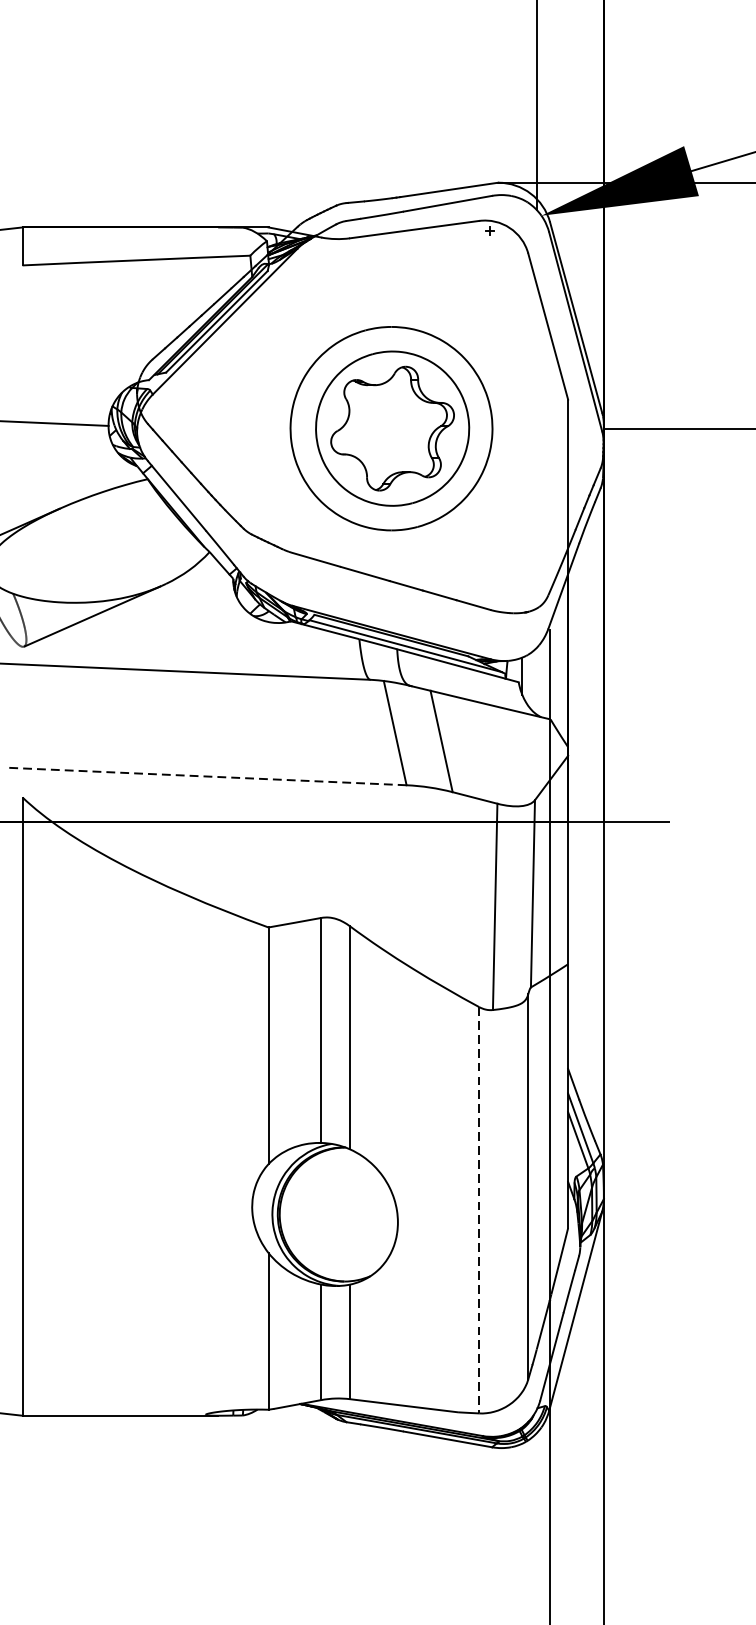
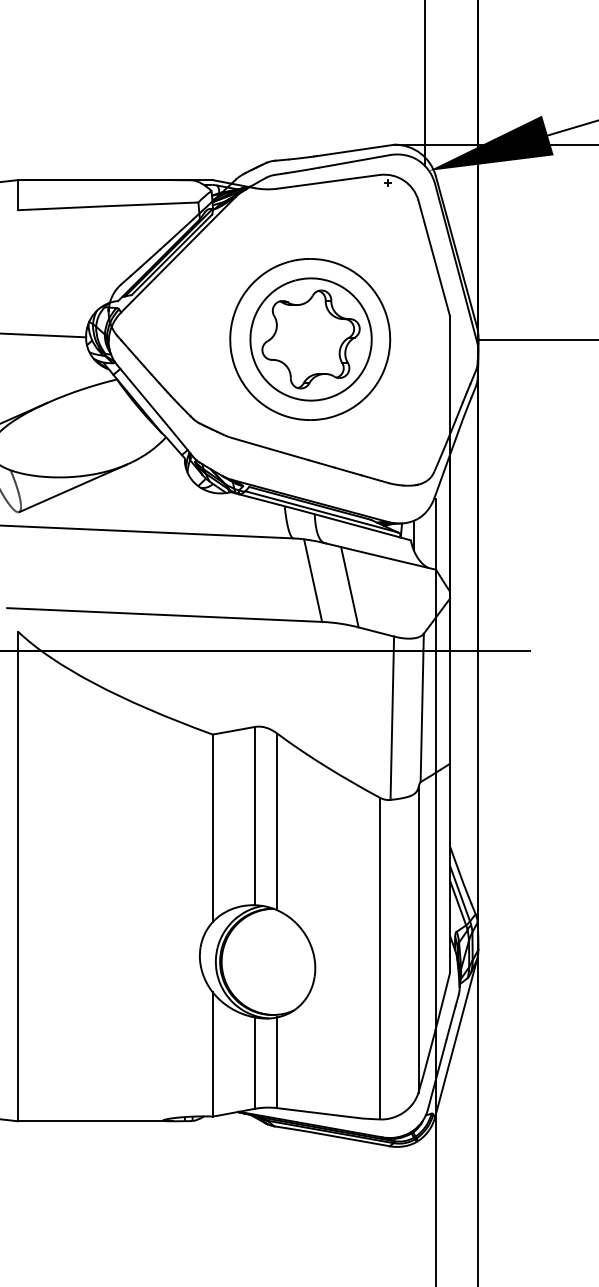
line: (207, 777) -> (164, 615), dashed -> solid
line: (479, 1210) -> (379, 958), dashed -> solid

